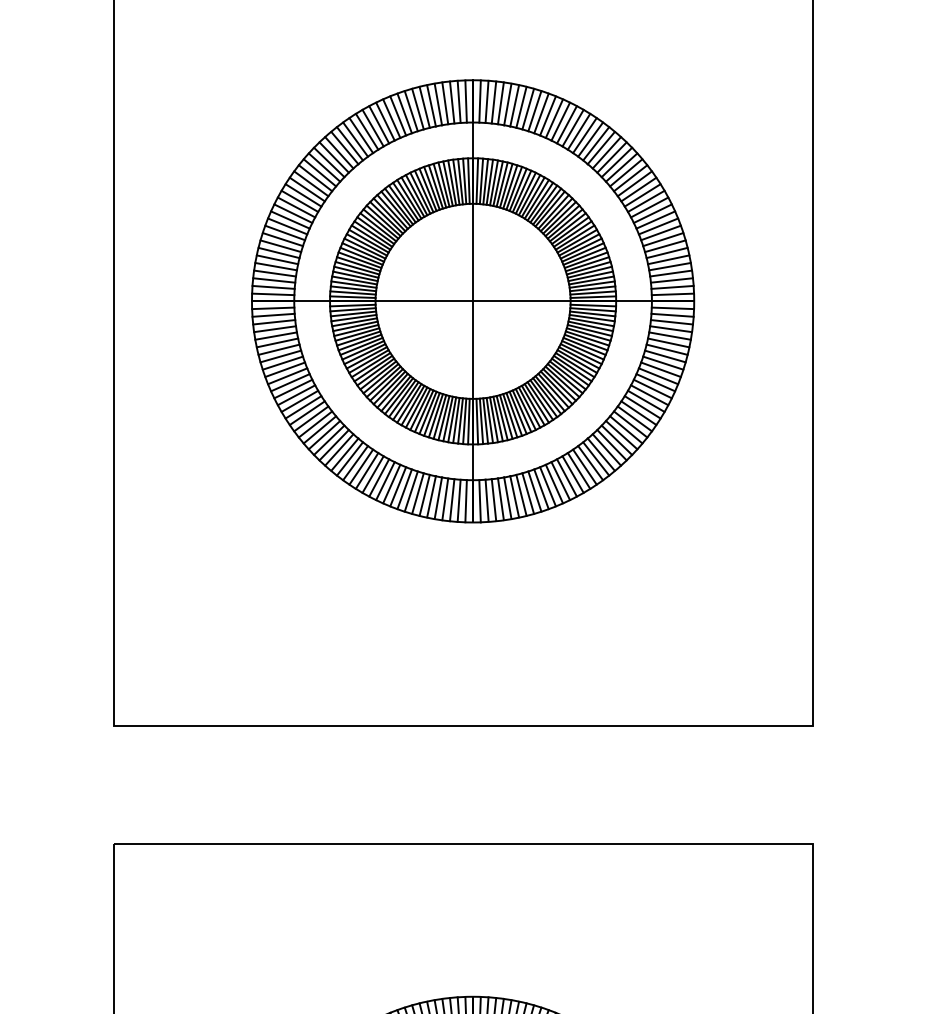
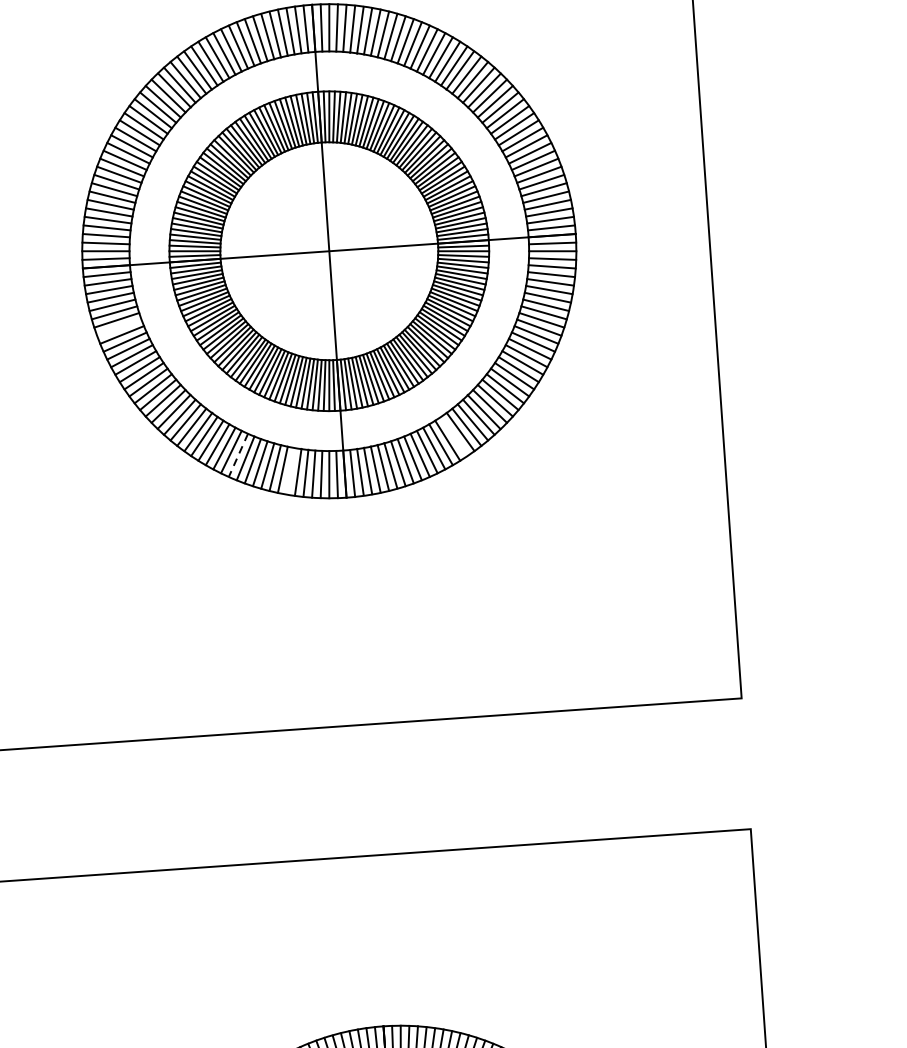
line: (280, 356) -> (118, 327), removed
line: (572, 474) -> (453, 436), removed
line: (378, 478) -> (237, 456), solid -> dashed
line: (424, 494) -> (290, 470), removed

